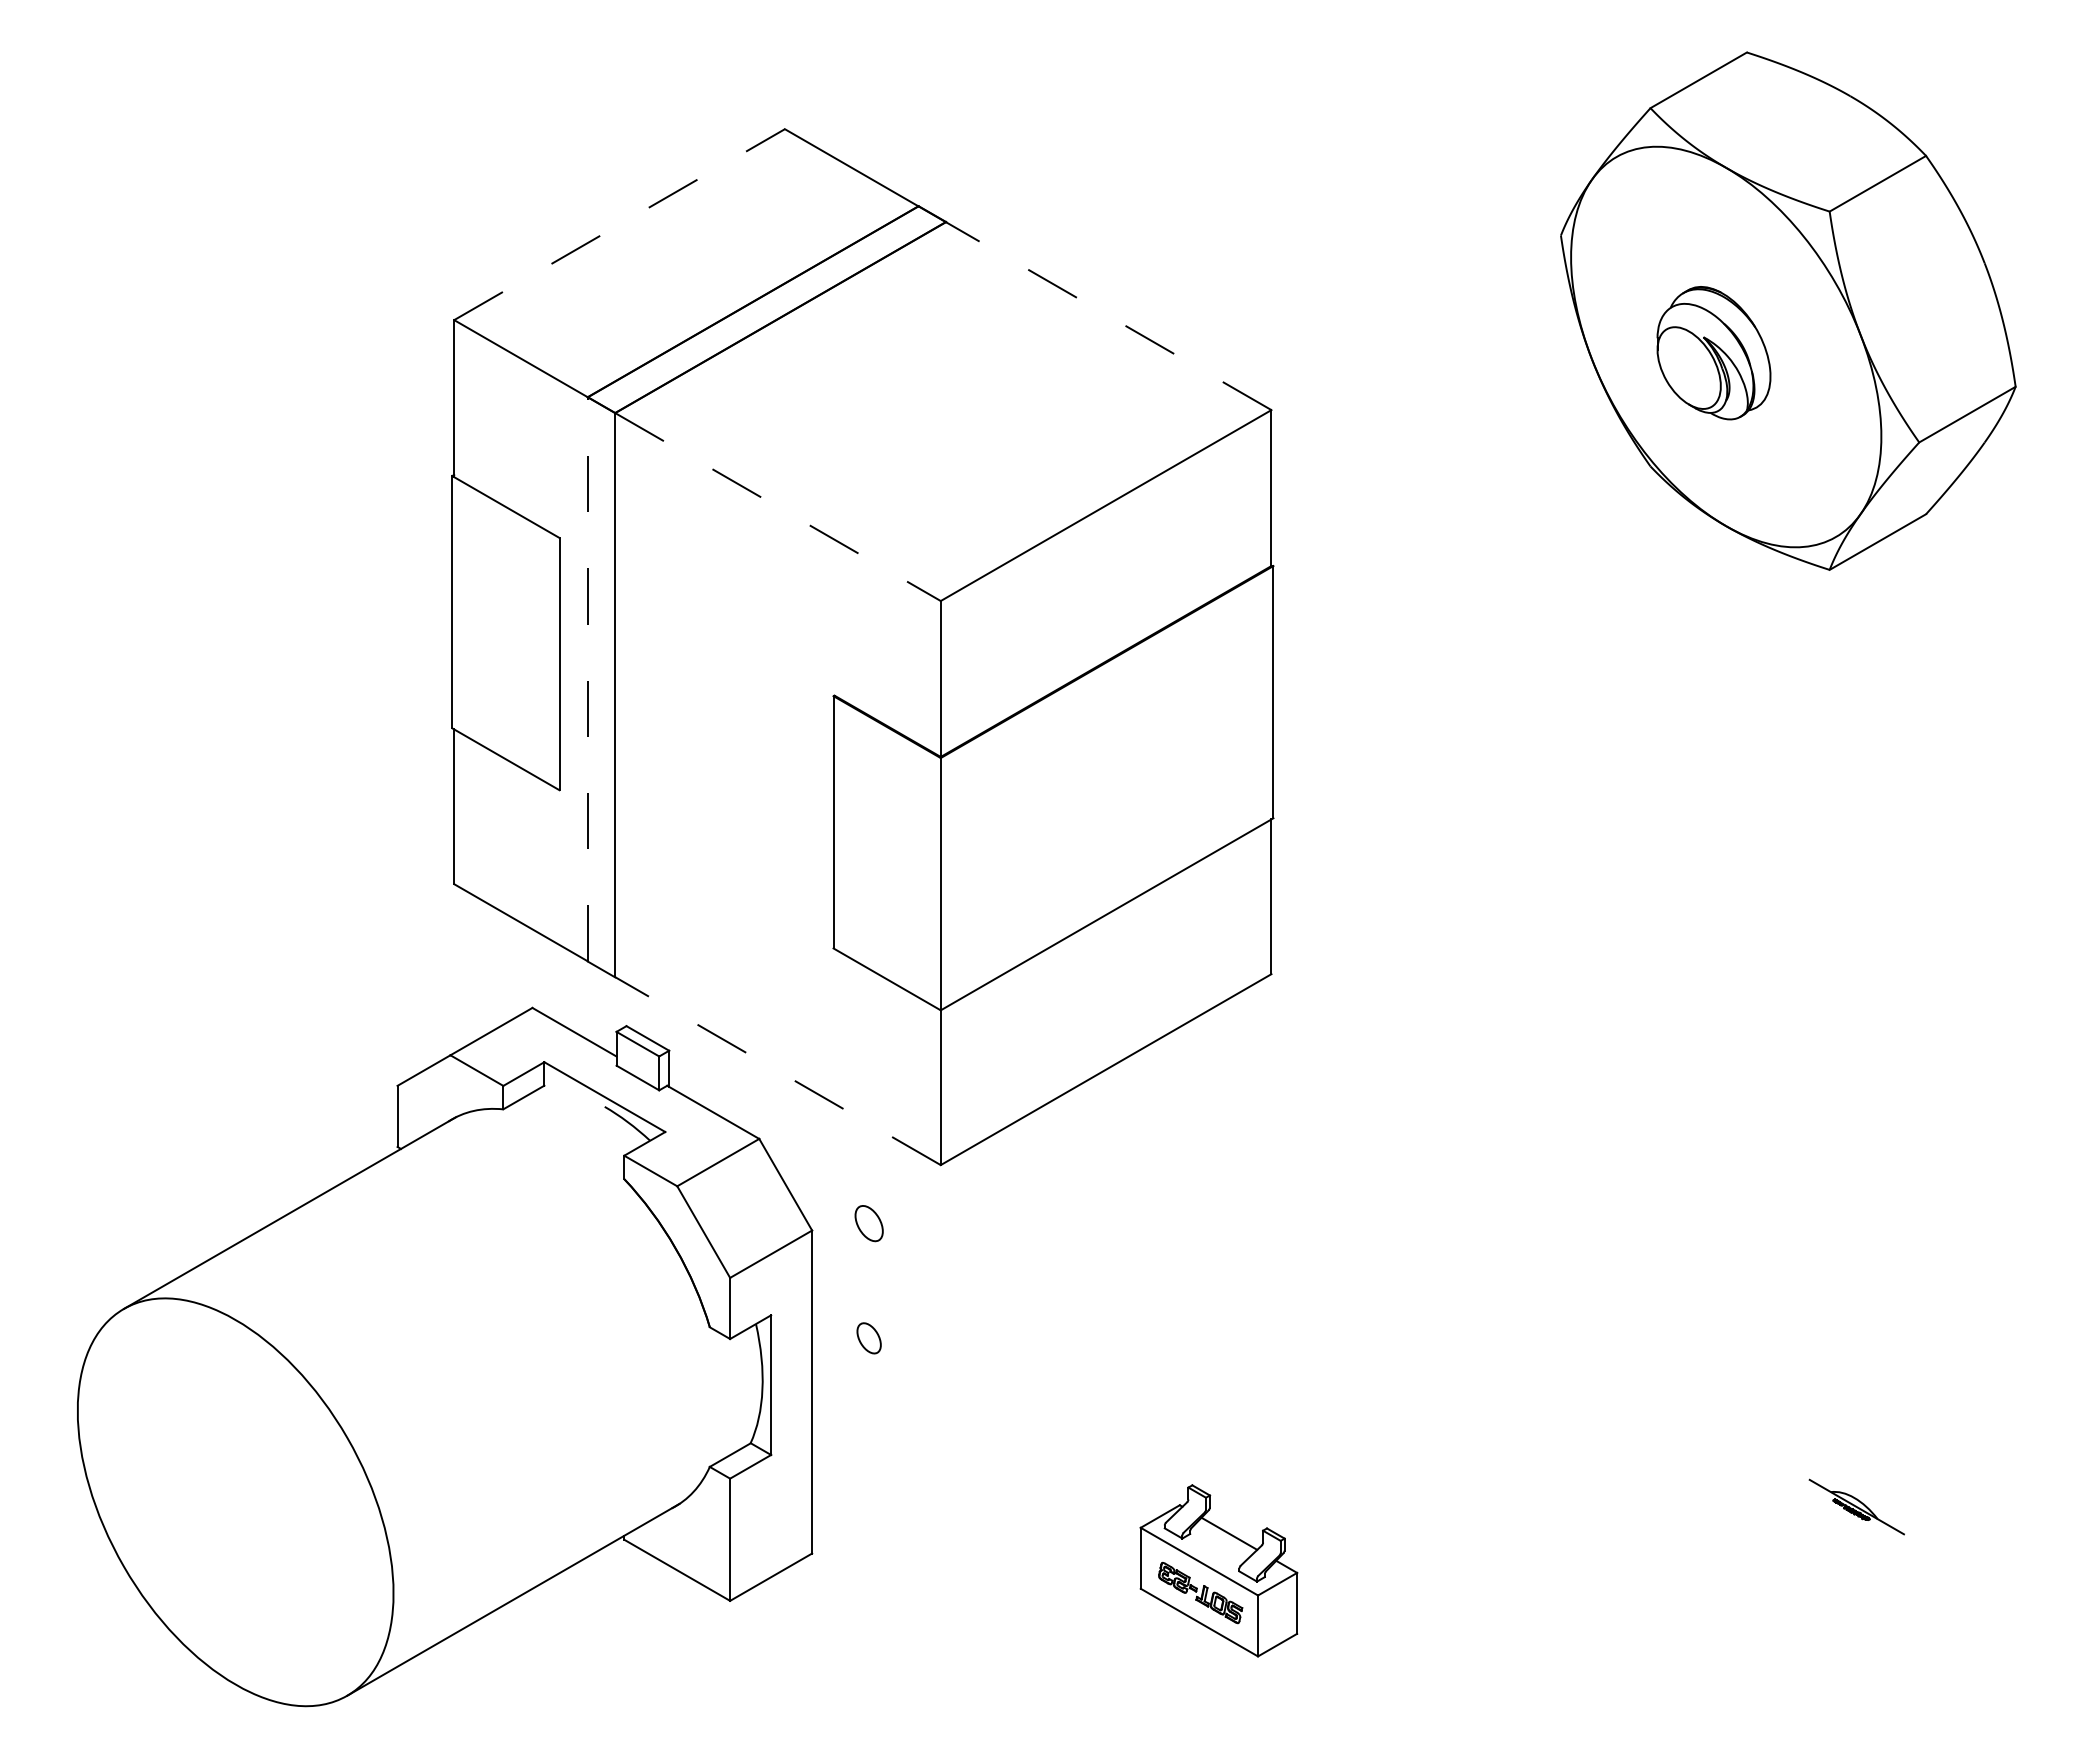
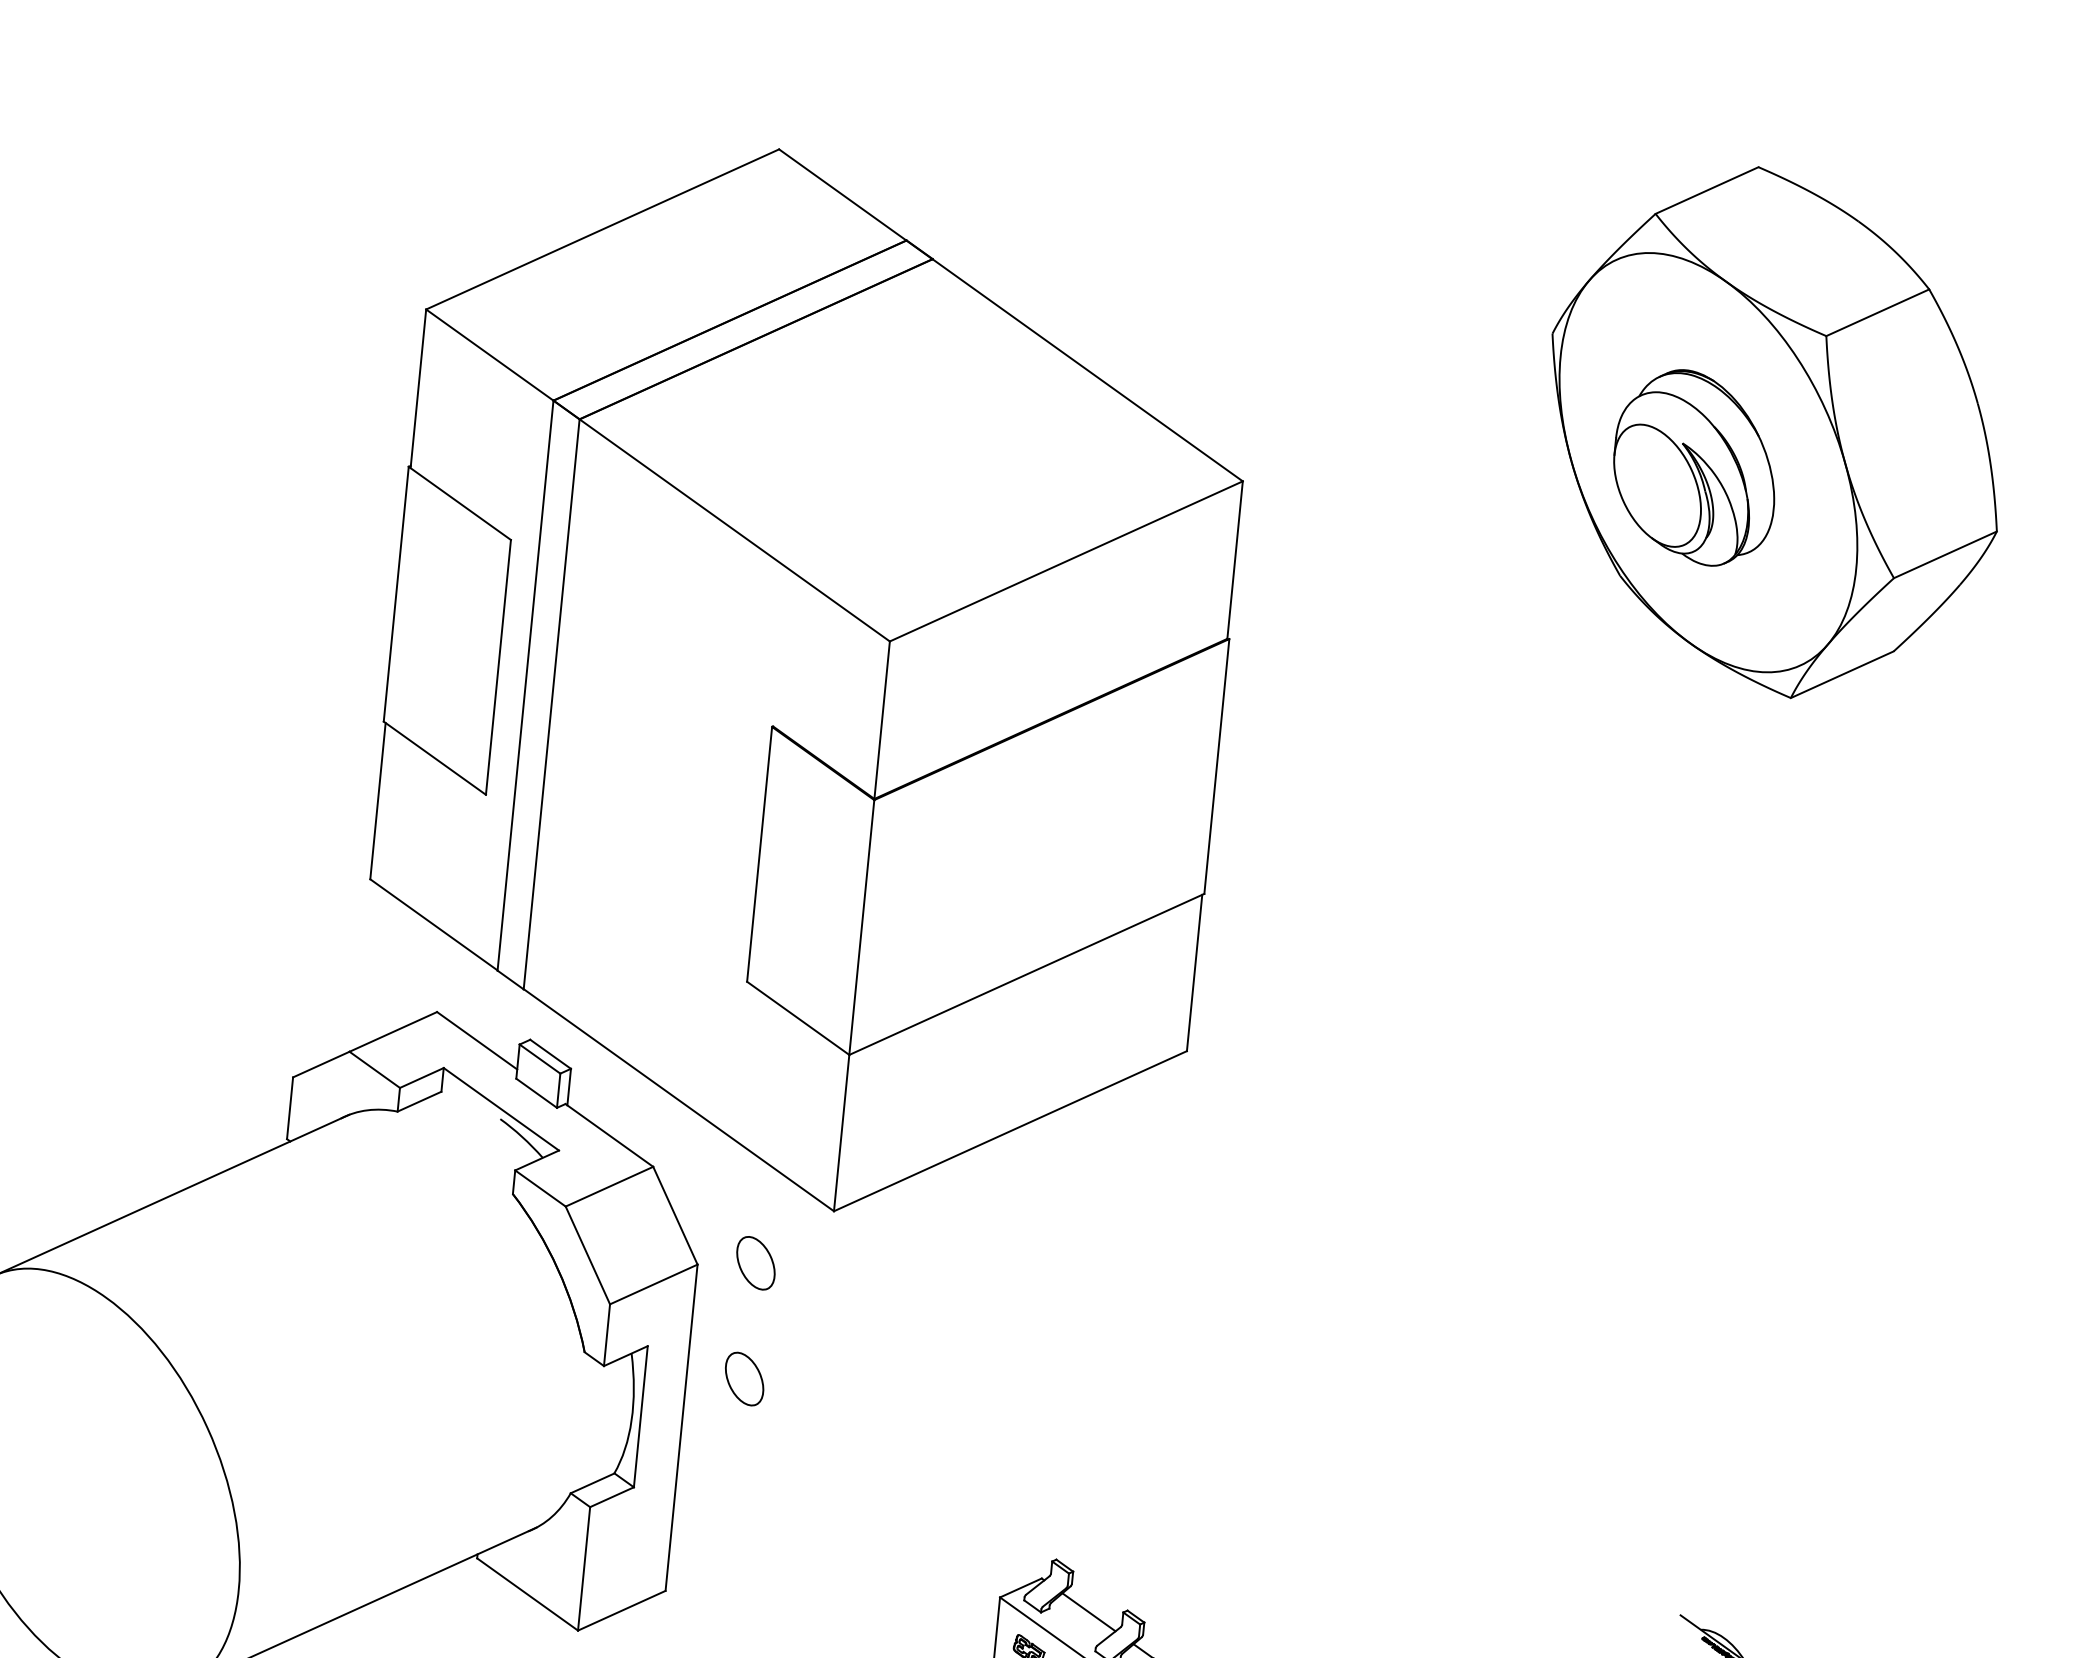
line: (619, 224) -> (602, 229), dashed -> solid
line: (1108, 315) -> (1087, 369), dashed -> solid
part: (1713, 352) -> (1695, 466), size x1.43
line: (778, 507) -> (735, 530), dashed -> solid
line: (587, 678) -> (525, 684), dashed -> solid
line: (778, 1071) -> (679, 1100), dashed -> solid
part: (868, 1223) -> (755, 1263), size x1.43
part: (868, 1338) -> (743, 1379), size x1.67

